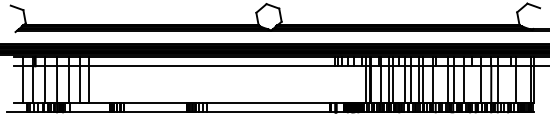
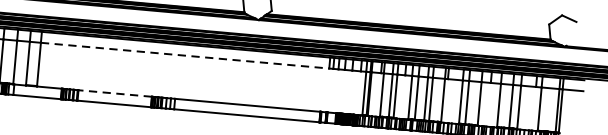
line: (211, 66) -> (184, 56), solid -> dashed
line: (155, 103) -> (115, 93), solid -> dashed

